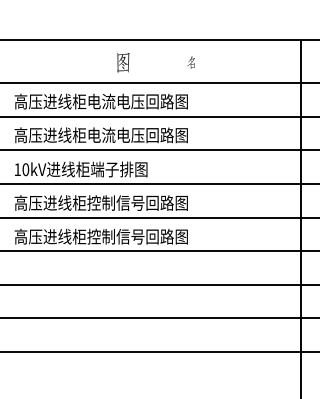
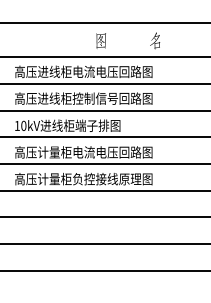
part: (190, 62) -> (154, 40), size x1.67
text: (115, 135) -> (95, 98), 高压进线柜电流电压回路图 -> 高压进线柜控制信号回路图
text: (93, 202) -> (77, 151), 高压进线柜控制信号回路图 -> 高压计量柜电流电压回路图
text: (108, 236) -> (89, 178), 高压进线柜控制信号回路图 -> 高压计量柜负控接线原理图

